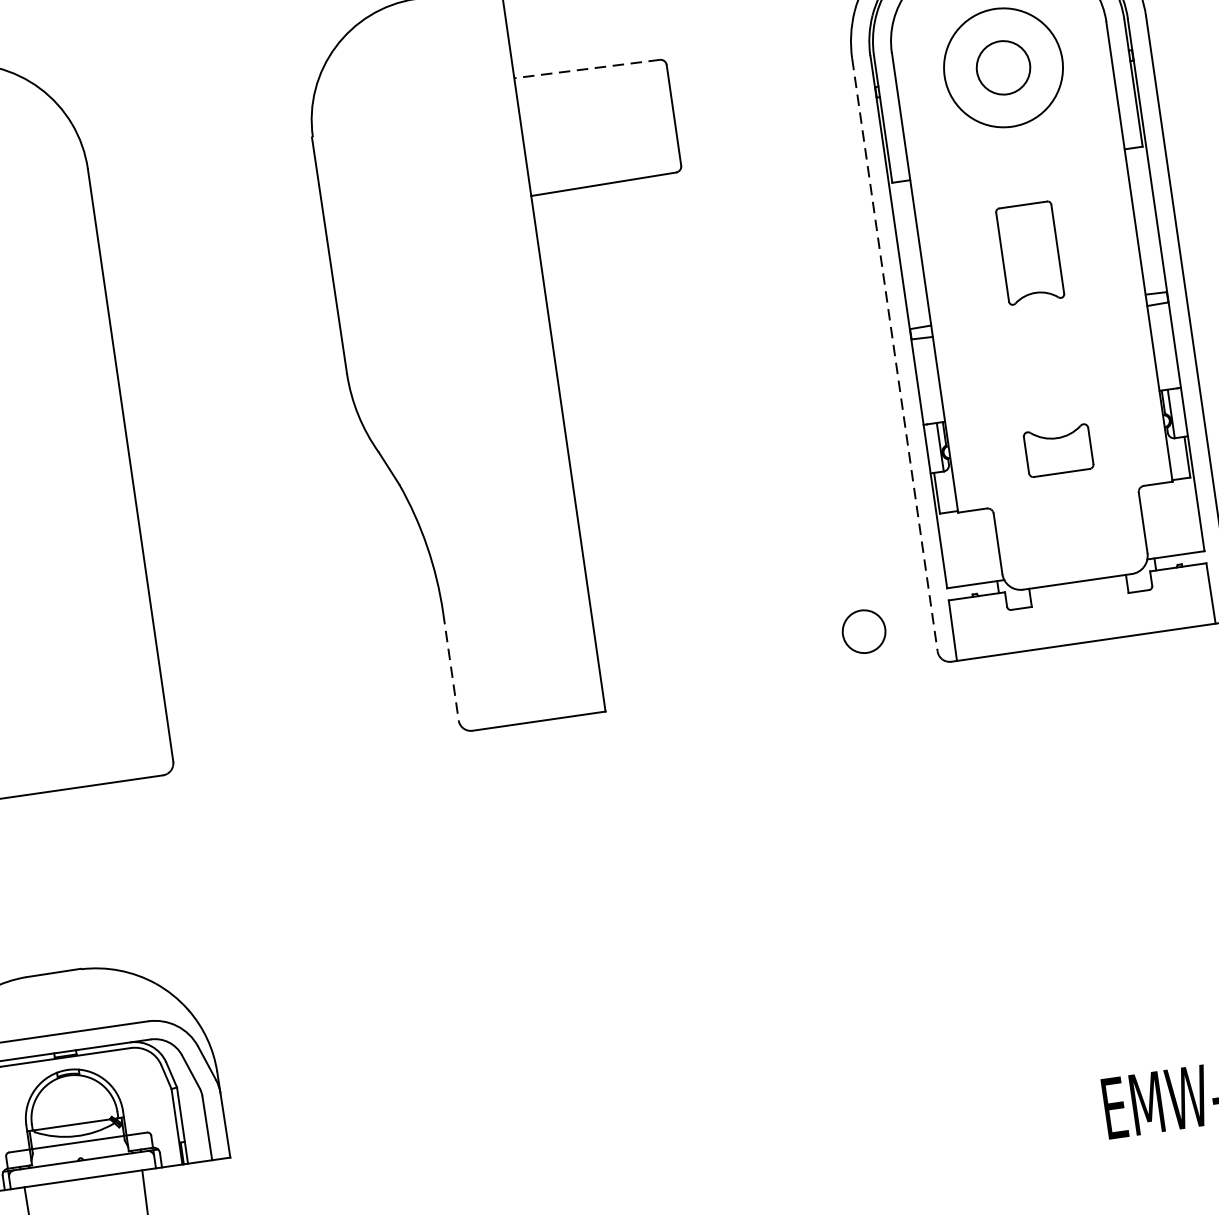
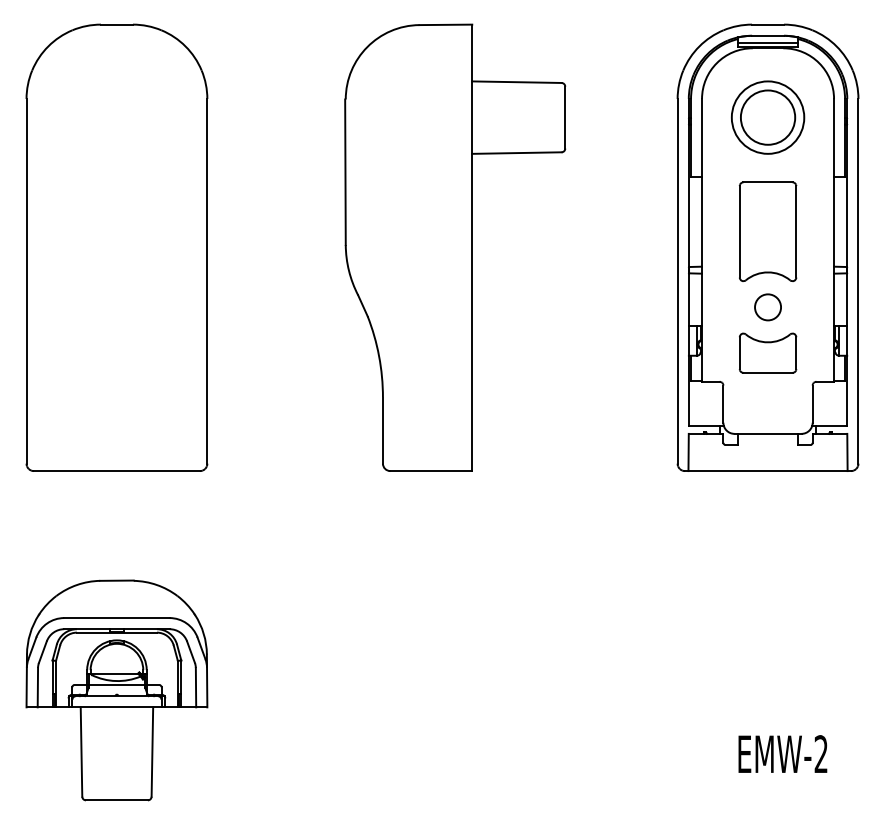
circle: (1002, 67) -> (767, 117), size x1.67
line: (586, 69) -> (516, 82), dashed -> solid
part: (1029, 253) -> (767, 231), size x1.67
line: (894, 355) -> (677, 281), dashed -> solid
part: (1057, 449) -> (767, 352), size x1.43
circle: (863, 632) -> (767, 307), moved
line: (450, 668) -> (382, 431), dashed -> solid

